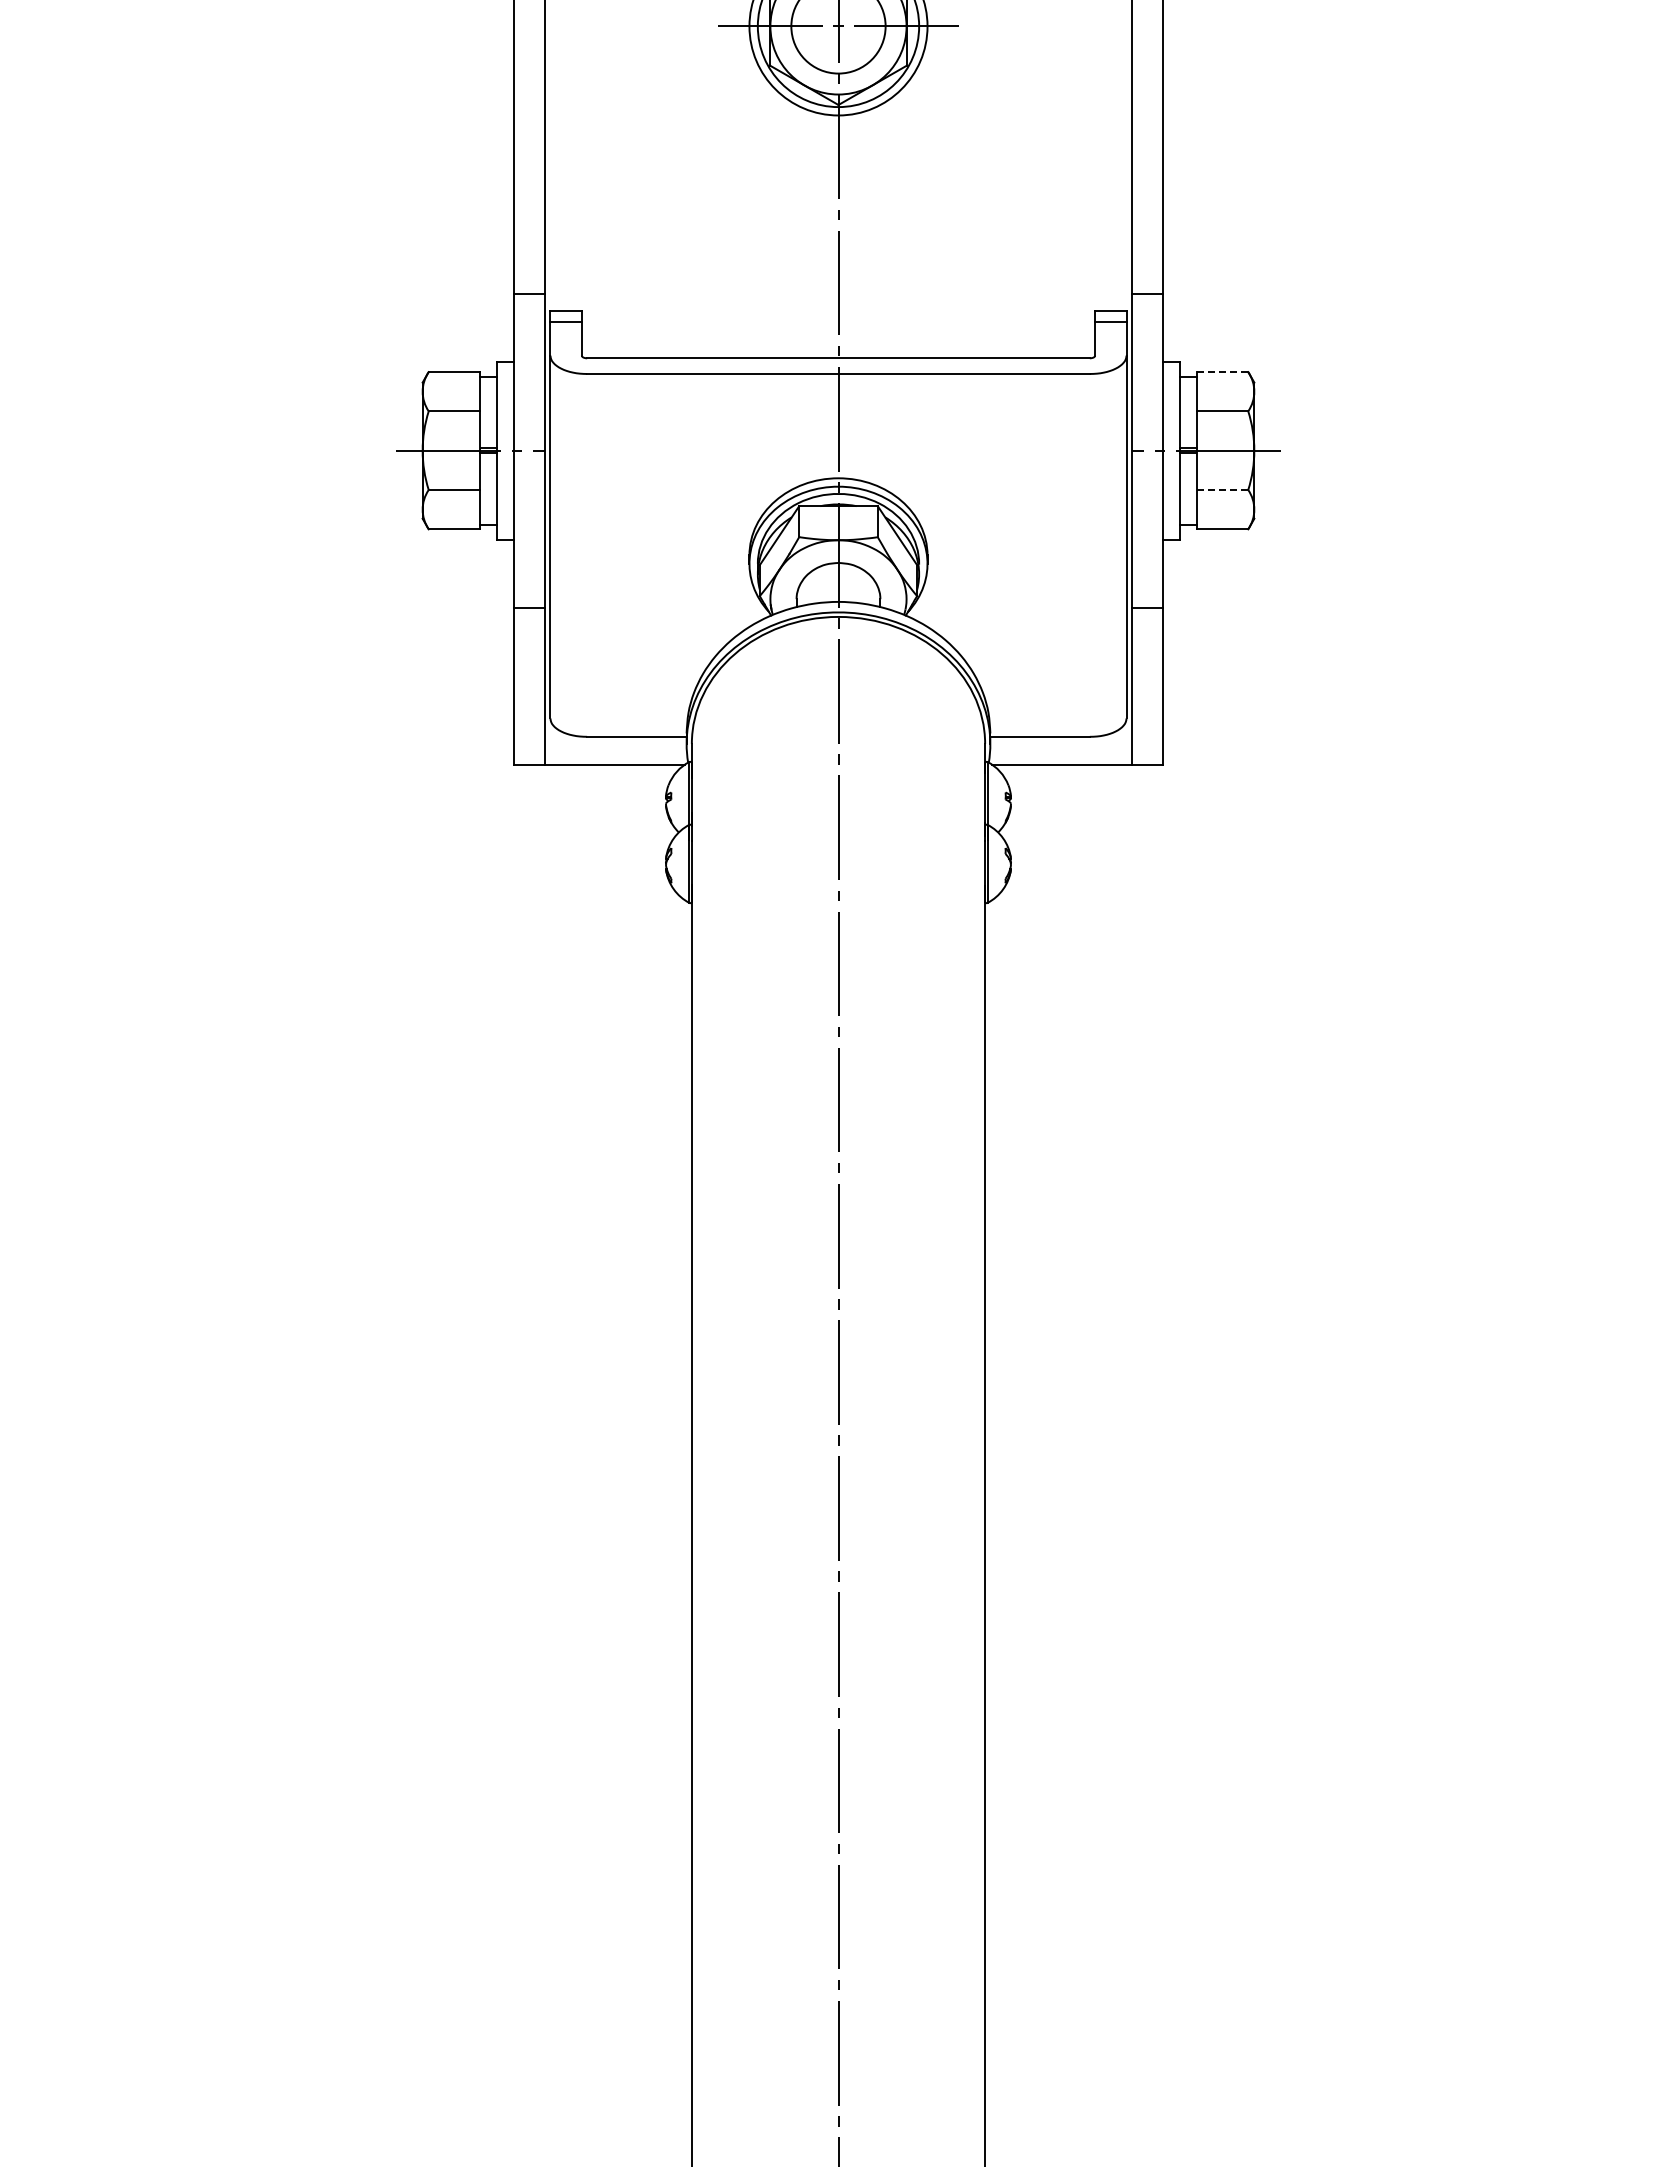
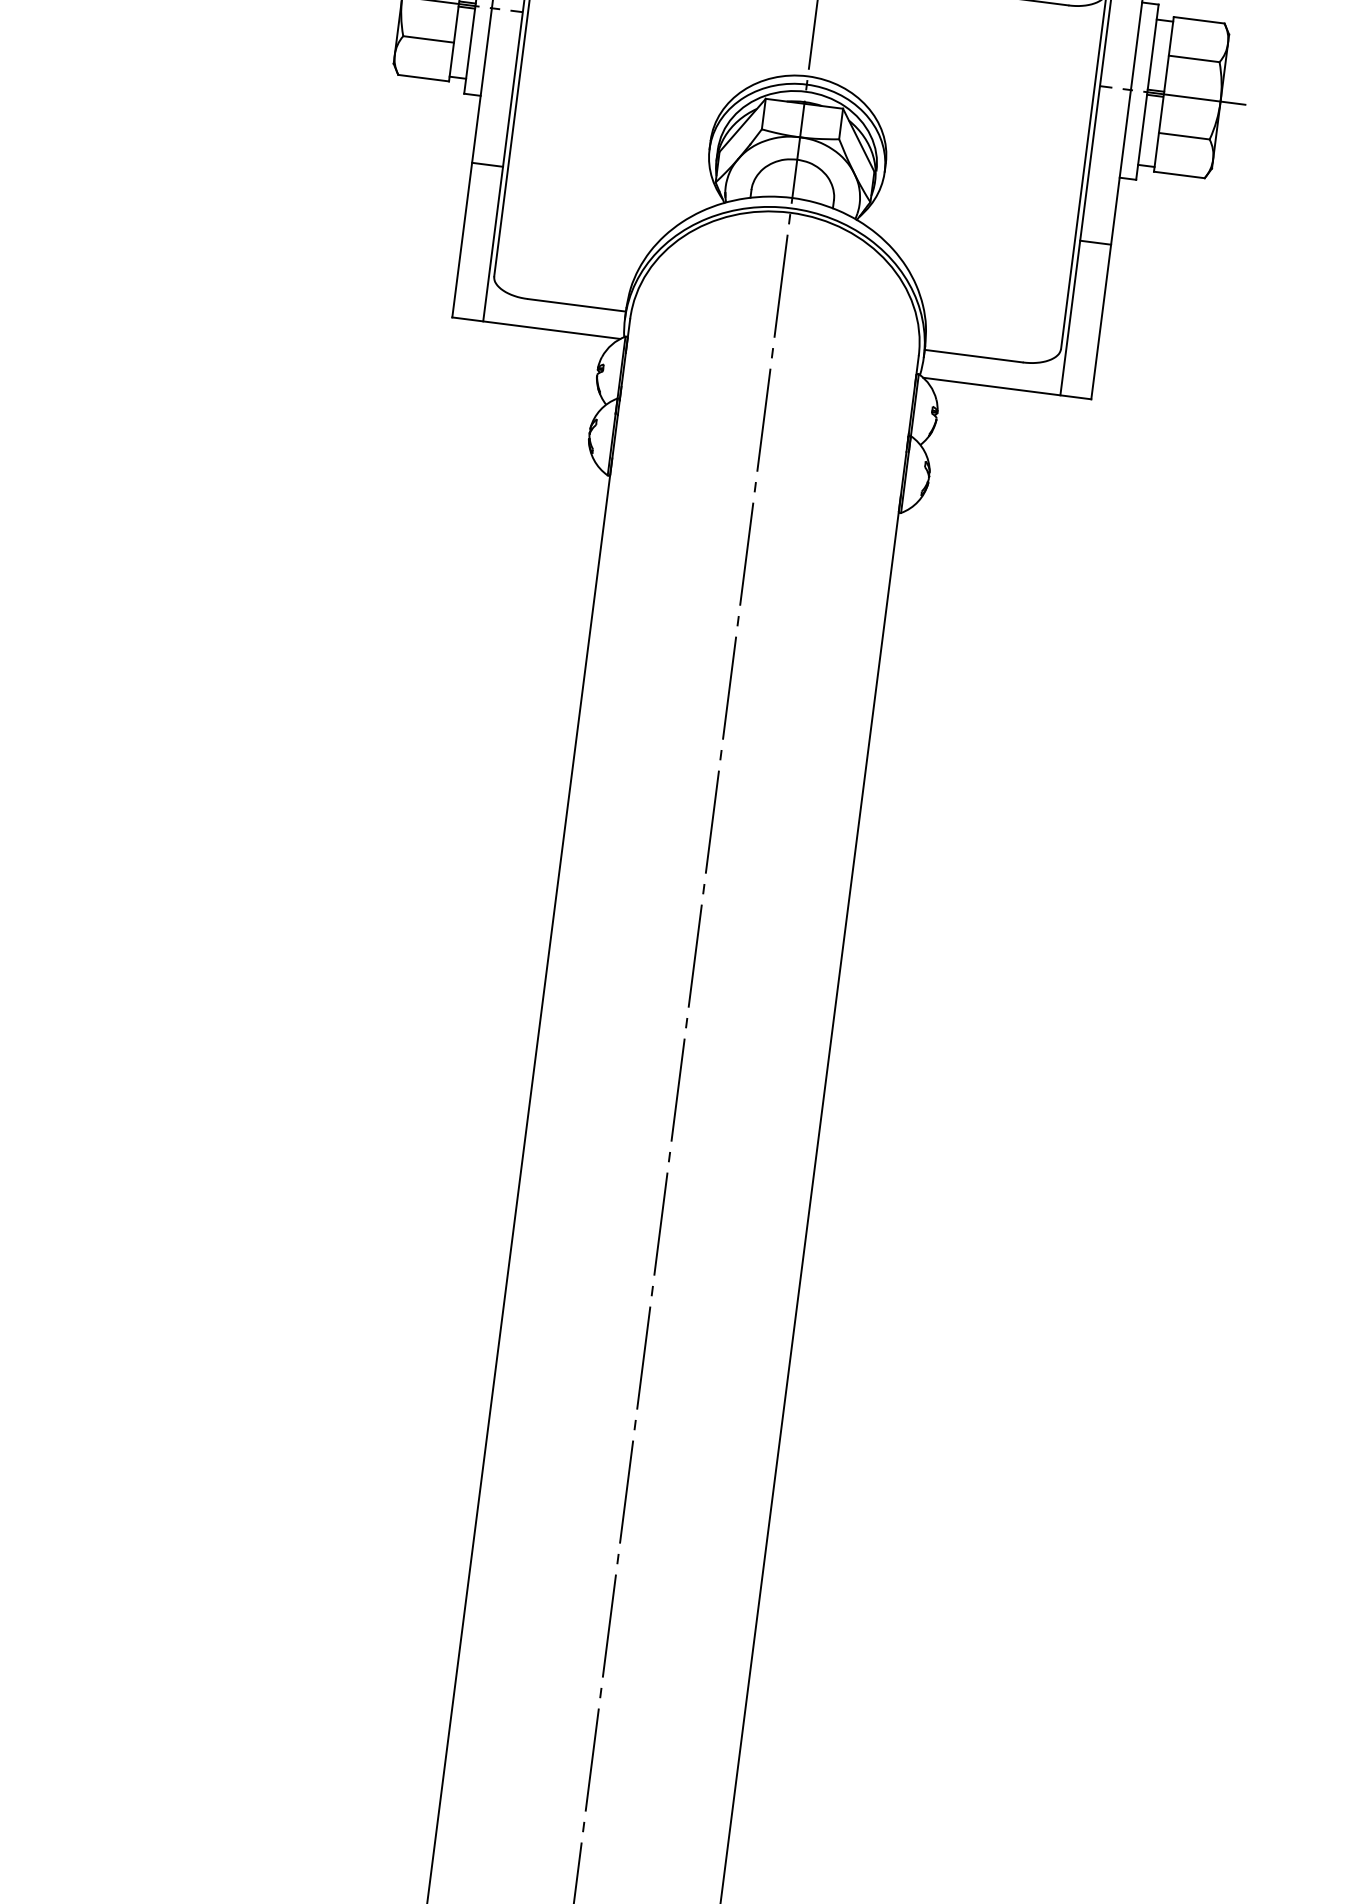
line: (1222, 372) -> (1199, 20), dashed -> solid
line: (1222, 489) -> (1184, 135), dashed -> solid

